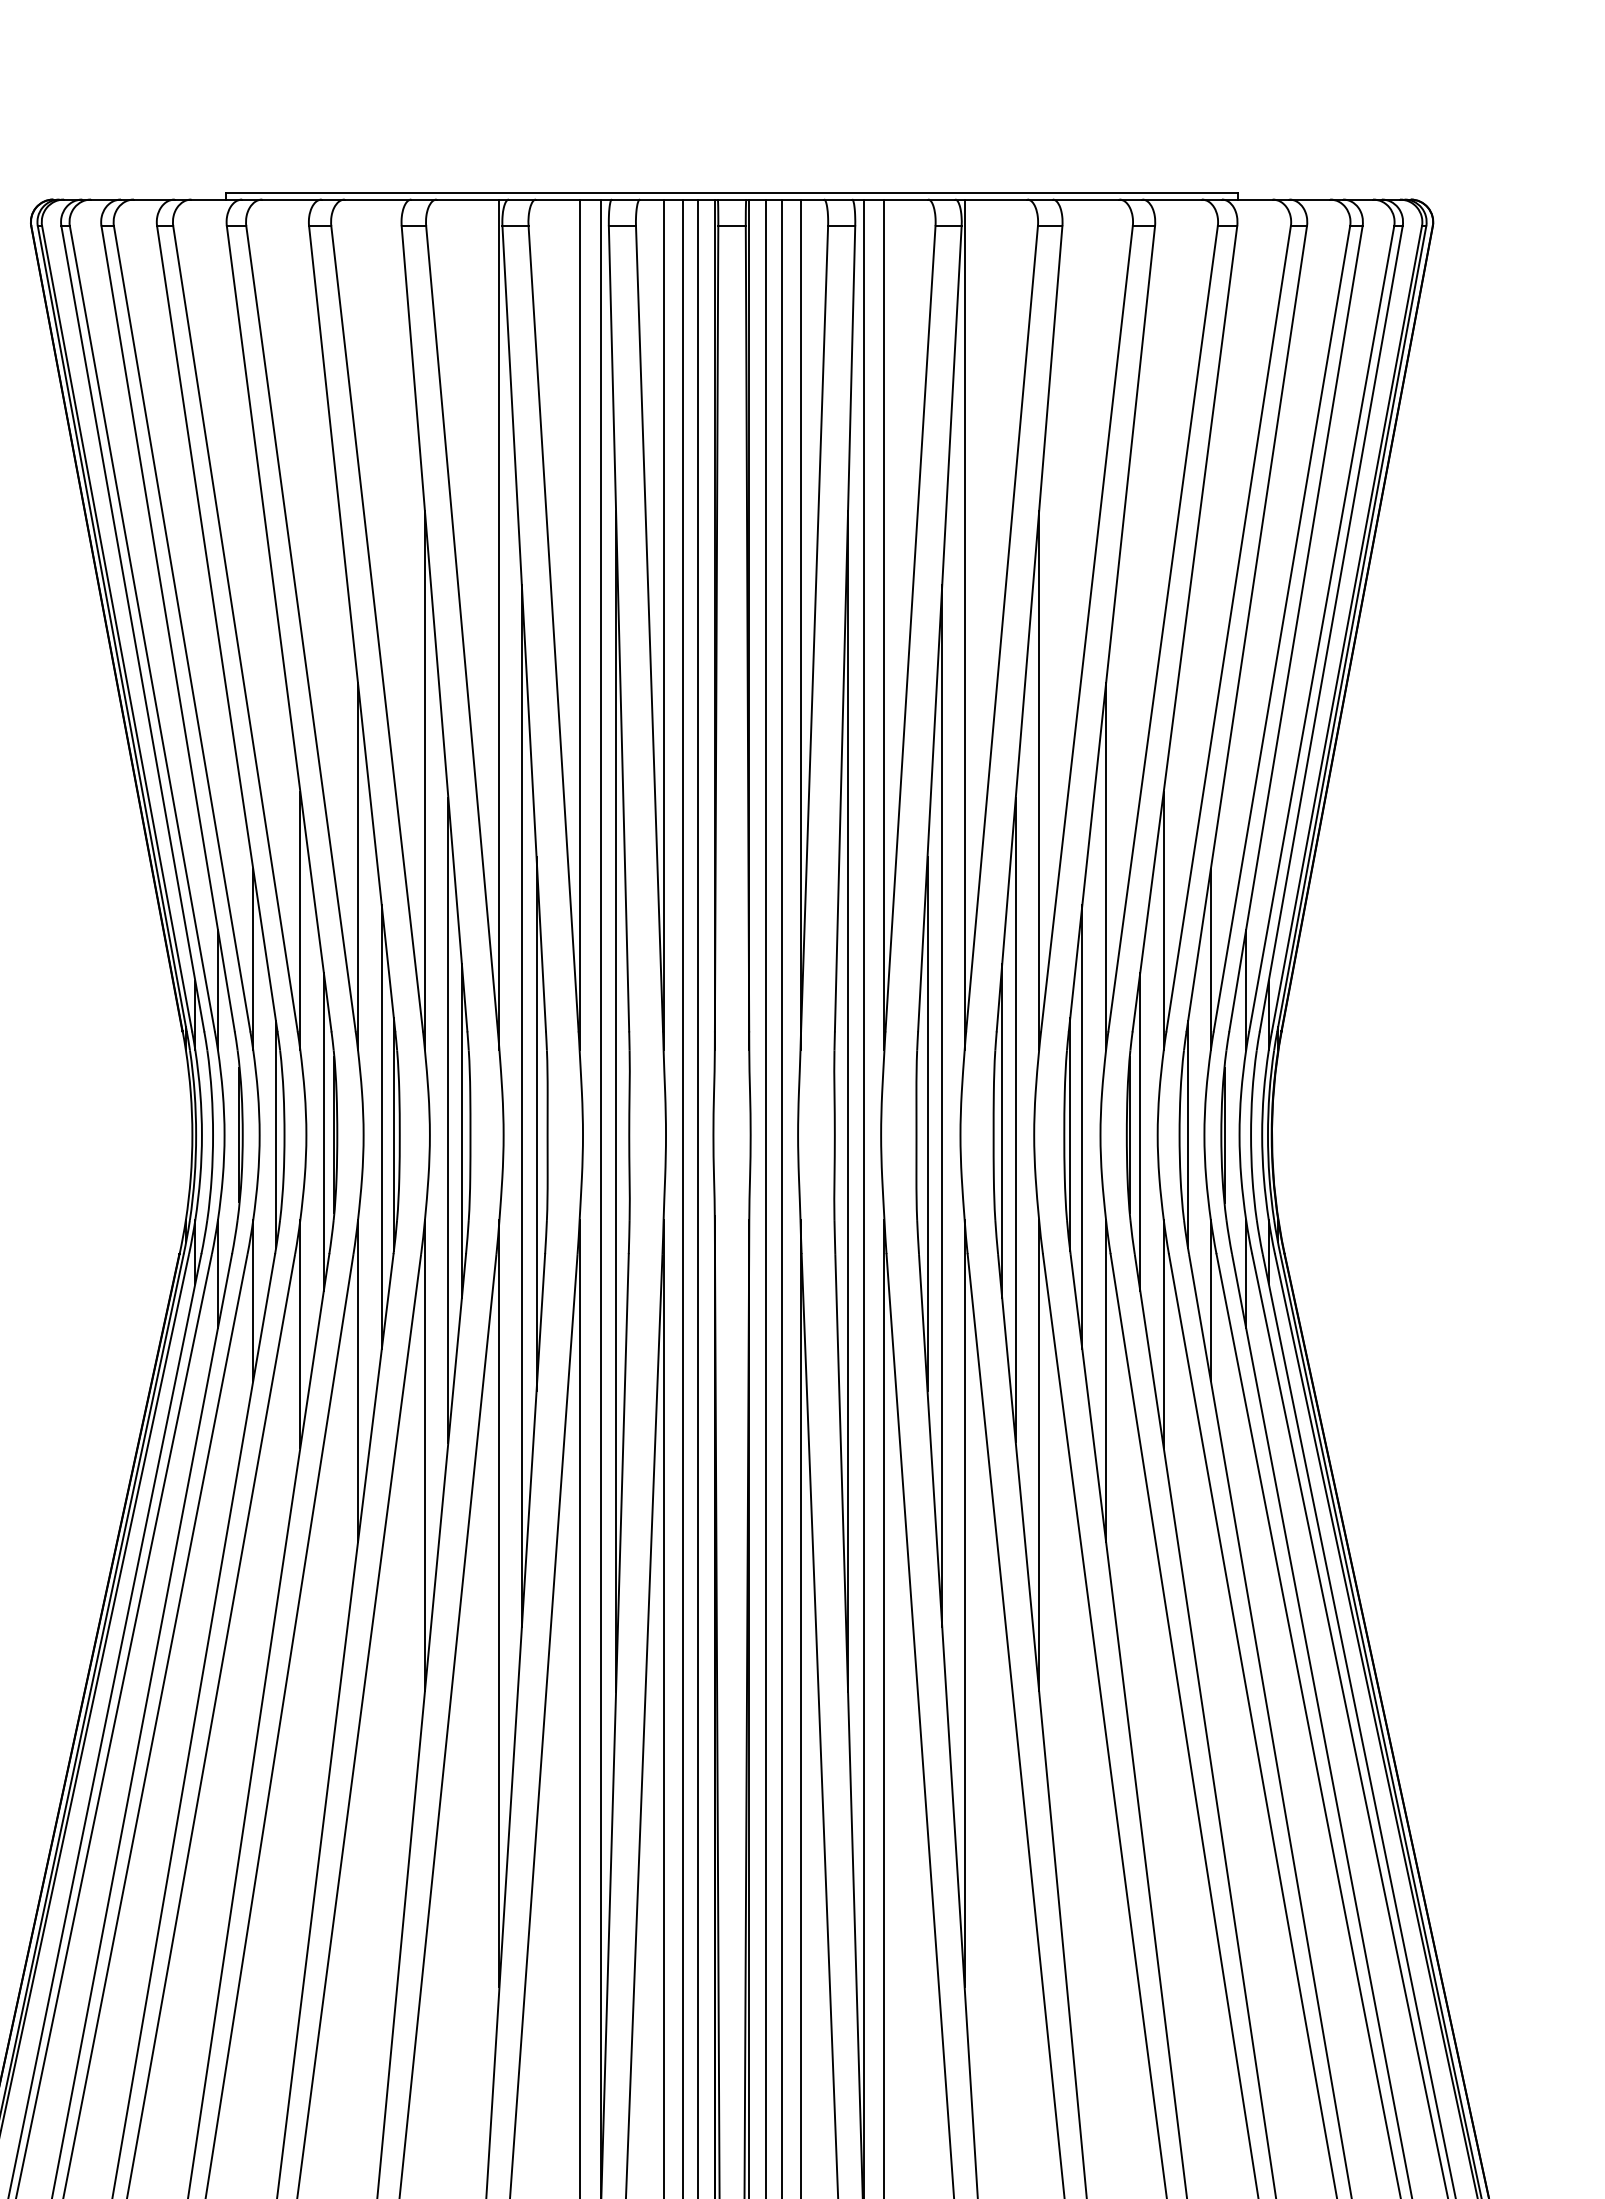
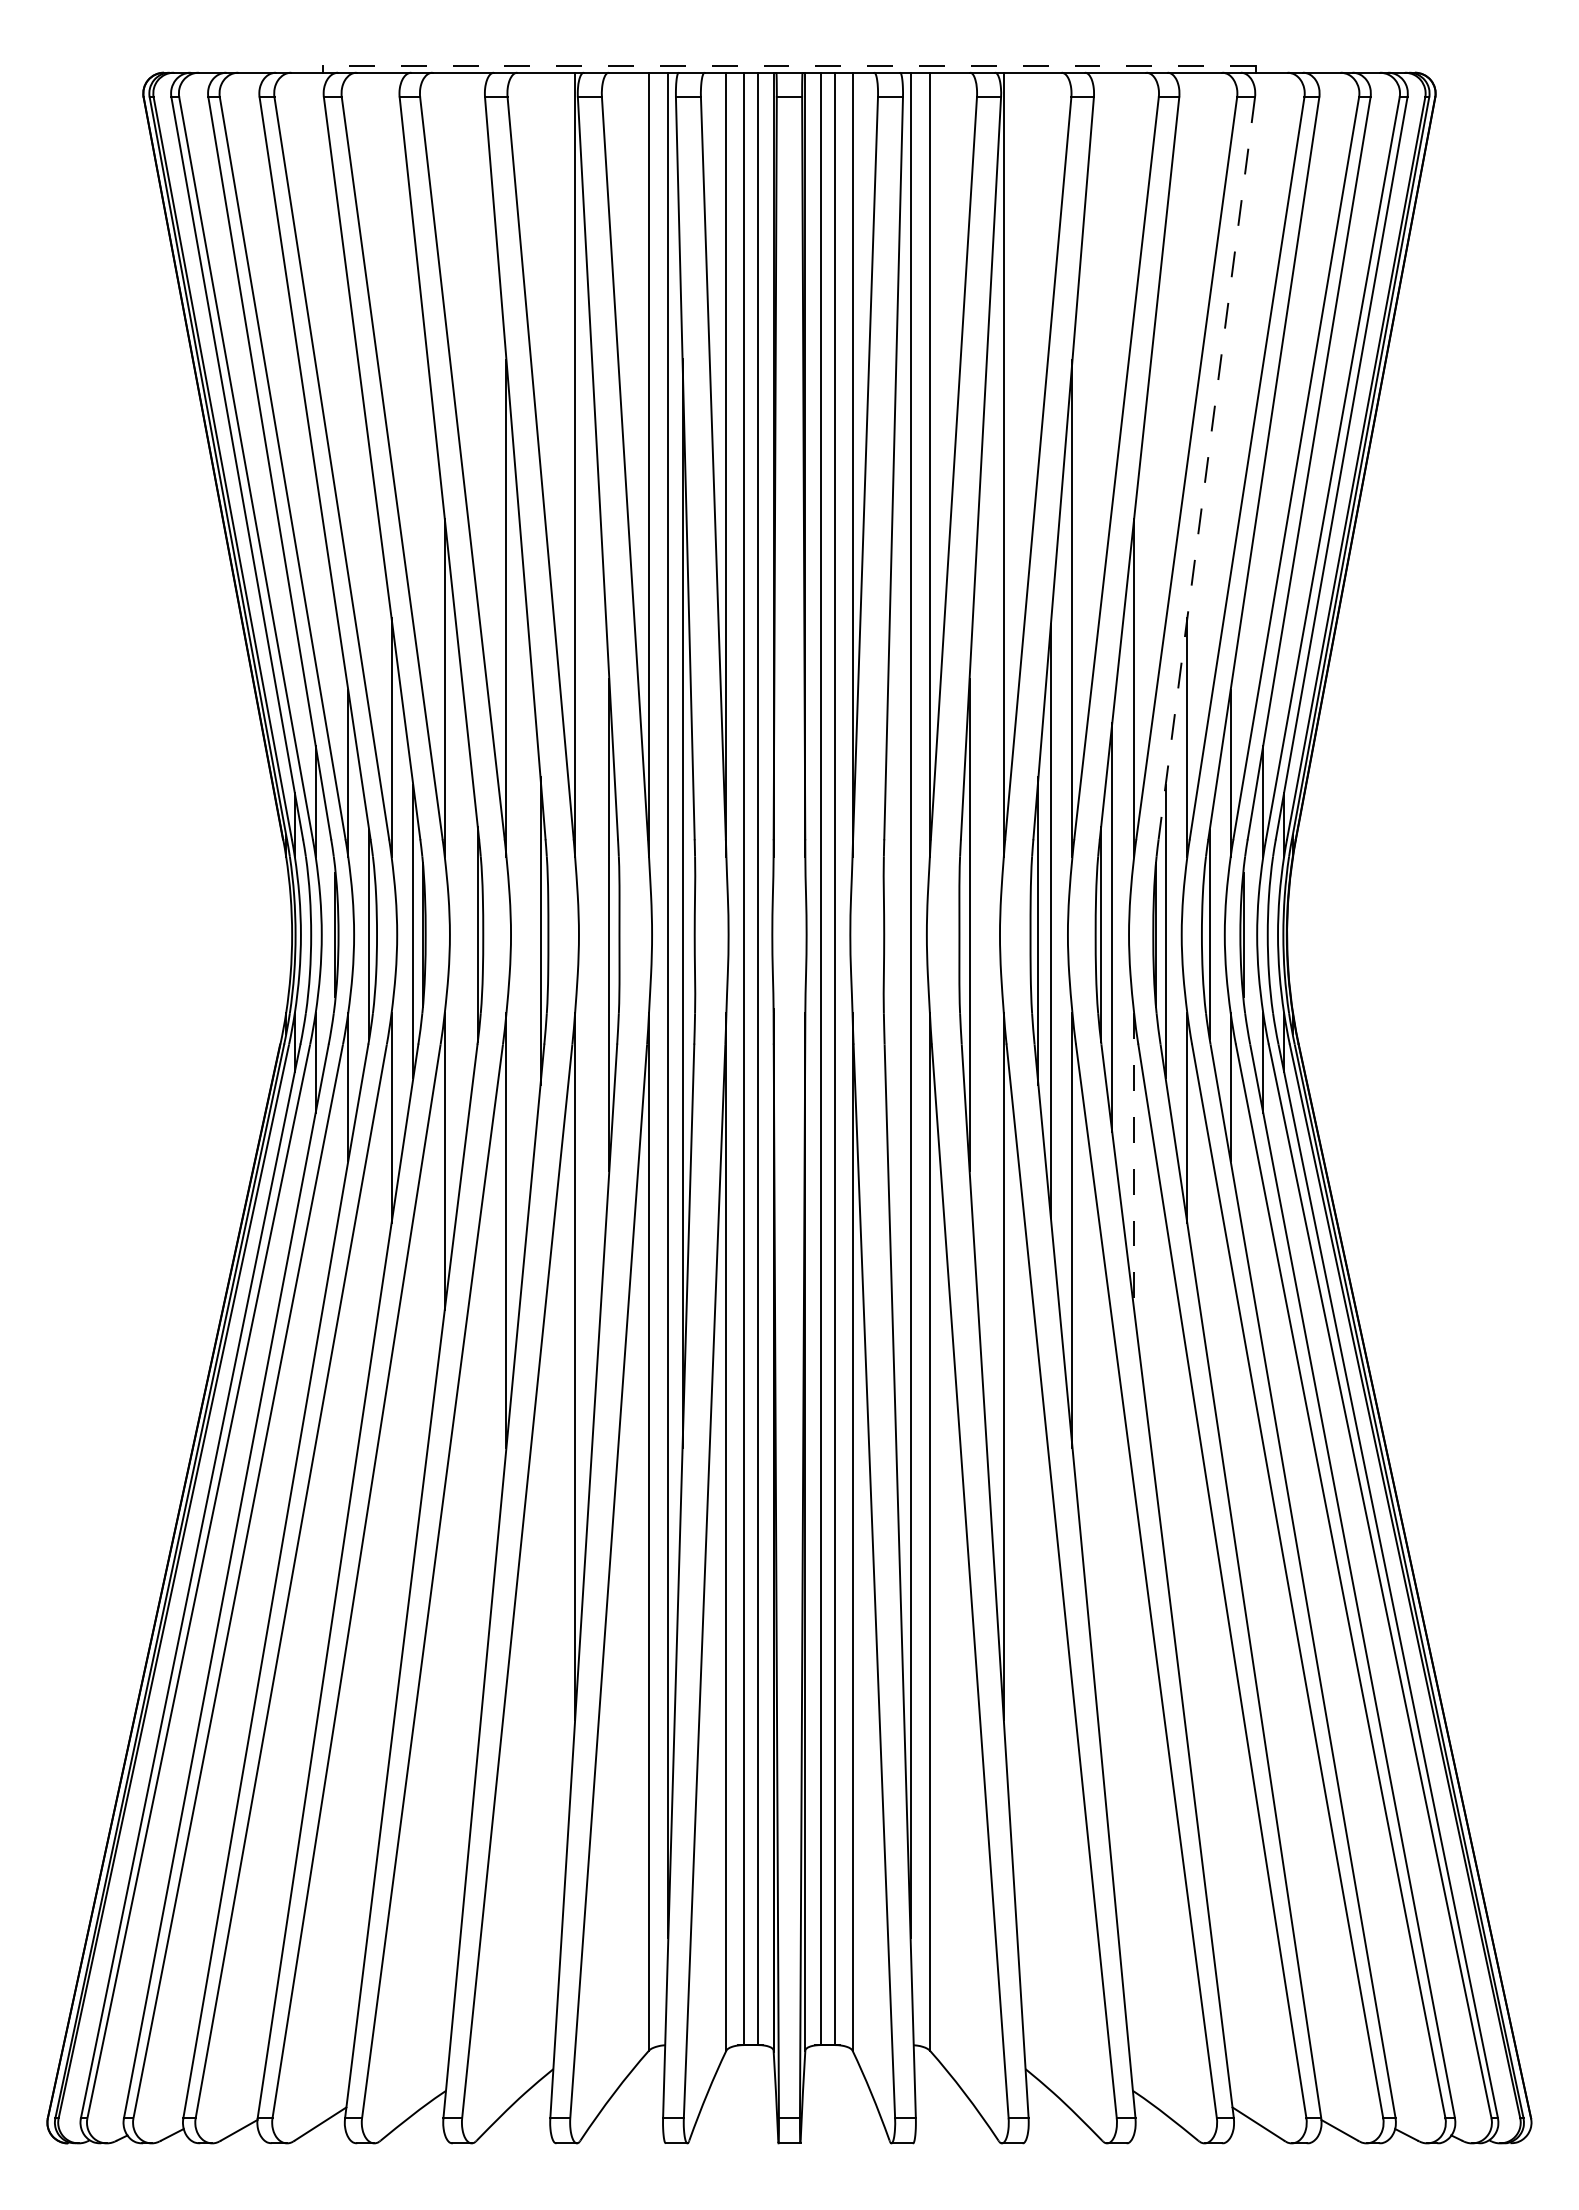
line: (731, 192) -> (788, 66), solid -> dashed
line: (1184, 629) -> (1206, 468), solid -> dashed
line: (848, 1101) -> (896, 903), removed
line: (521, 1106) -> (595, 908), removed
line: (942, 1106) -> (983, 908), removed
line: (448, 1120) -> (528, 921), removed
line: (381, 1127) -> (466, 927), removed
line: (1106, 1382) -> (1134, 1162), solid -> dashed

